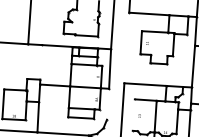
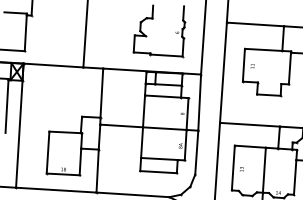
line: (126, 47) -> (223, 72), added
line: (40, 61) -> (101, 92), added
line: (107, 104) -> (196, 152), added
line: (133, 114) -> (232, 167), added

